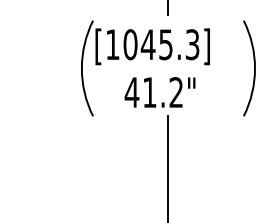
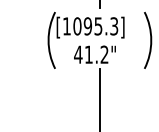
text: (147, 44) -> (87, 26), [1045.3] -> [1095.3]

